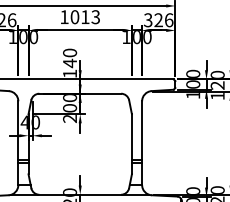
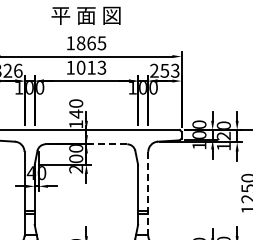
text: (158, 19) -> (164, 70), 326 -> 253
line: (100, 93) -> (106, 144), solid -> dashed
line: (142, 142) -> (148, 193), solid -> dashed

